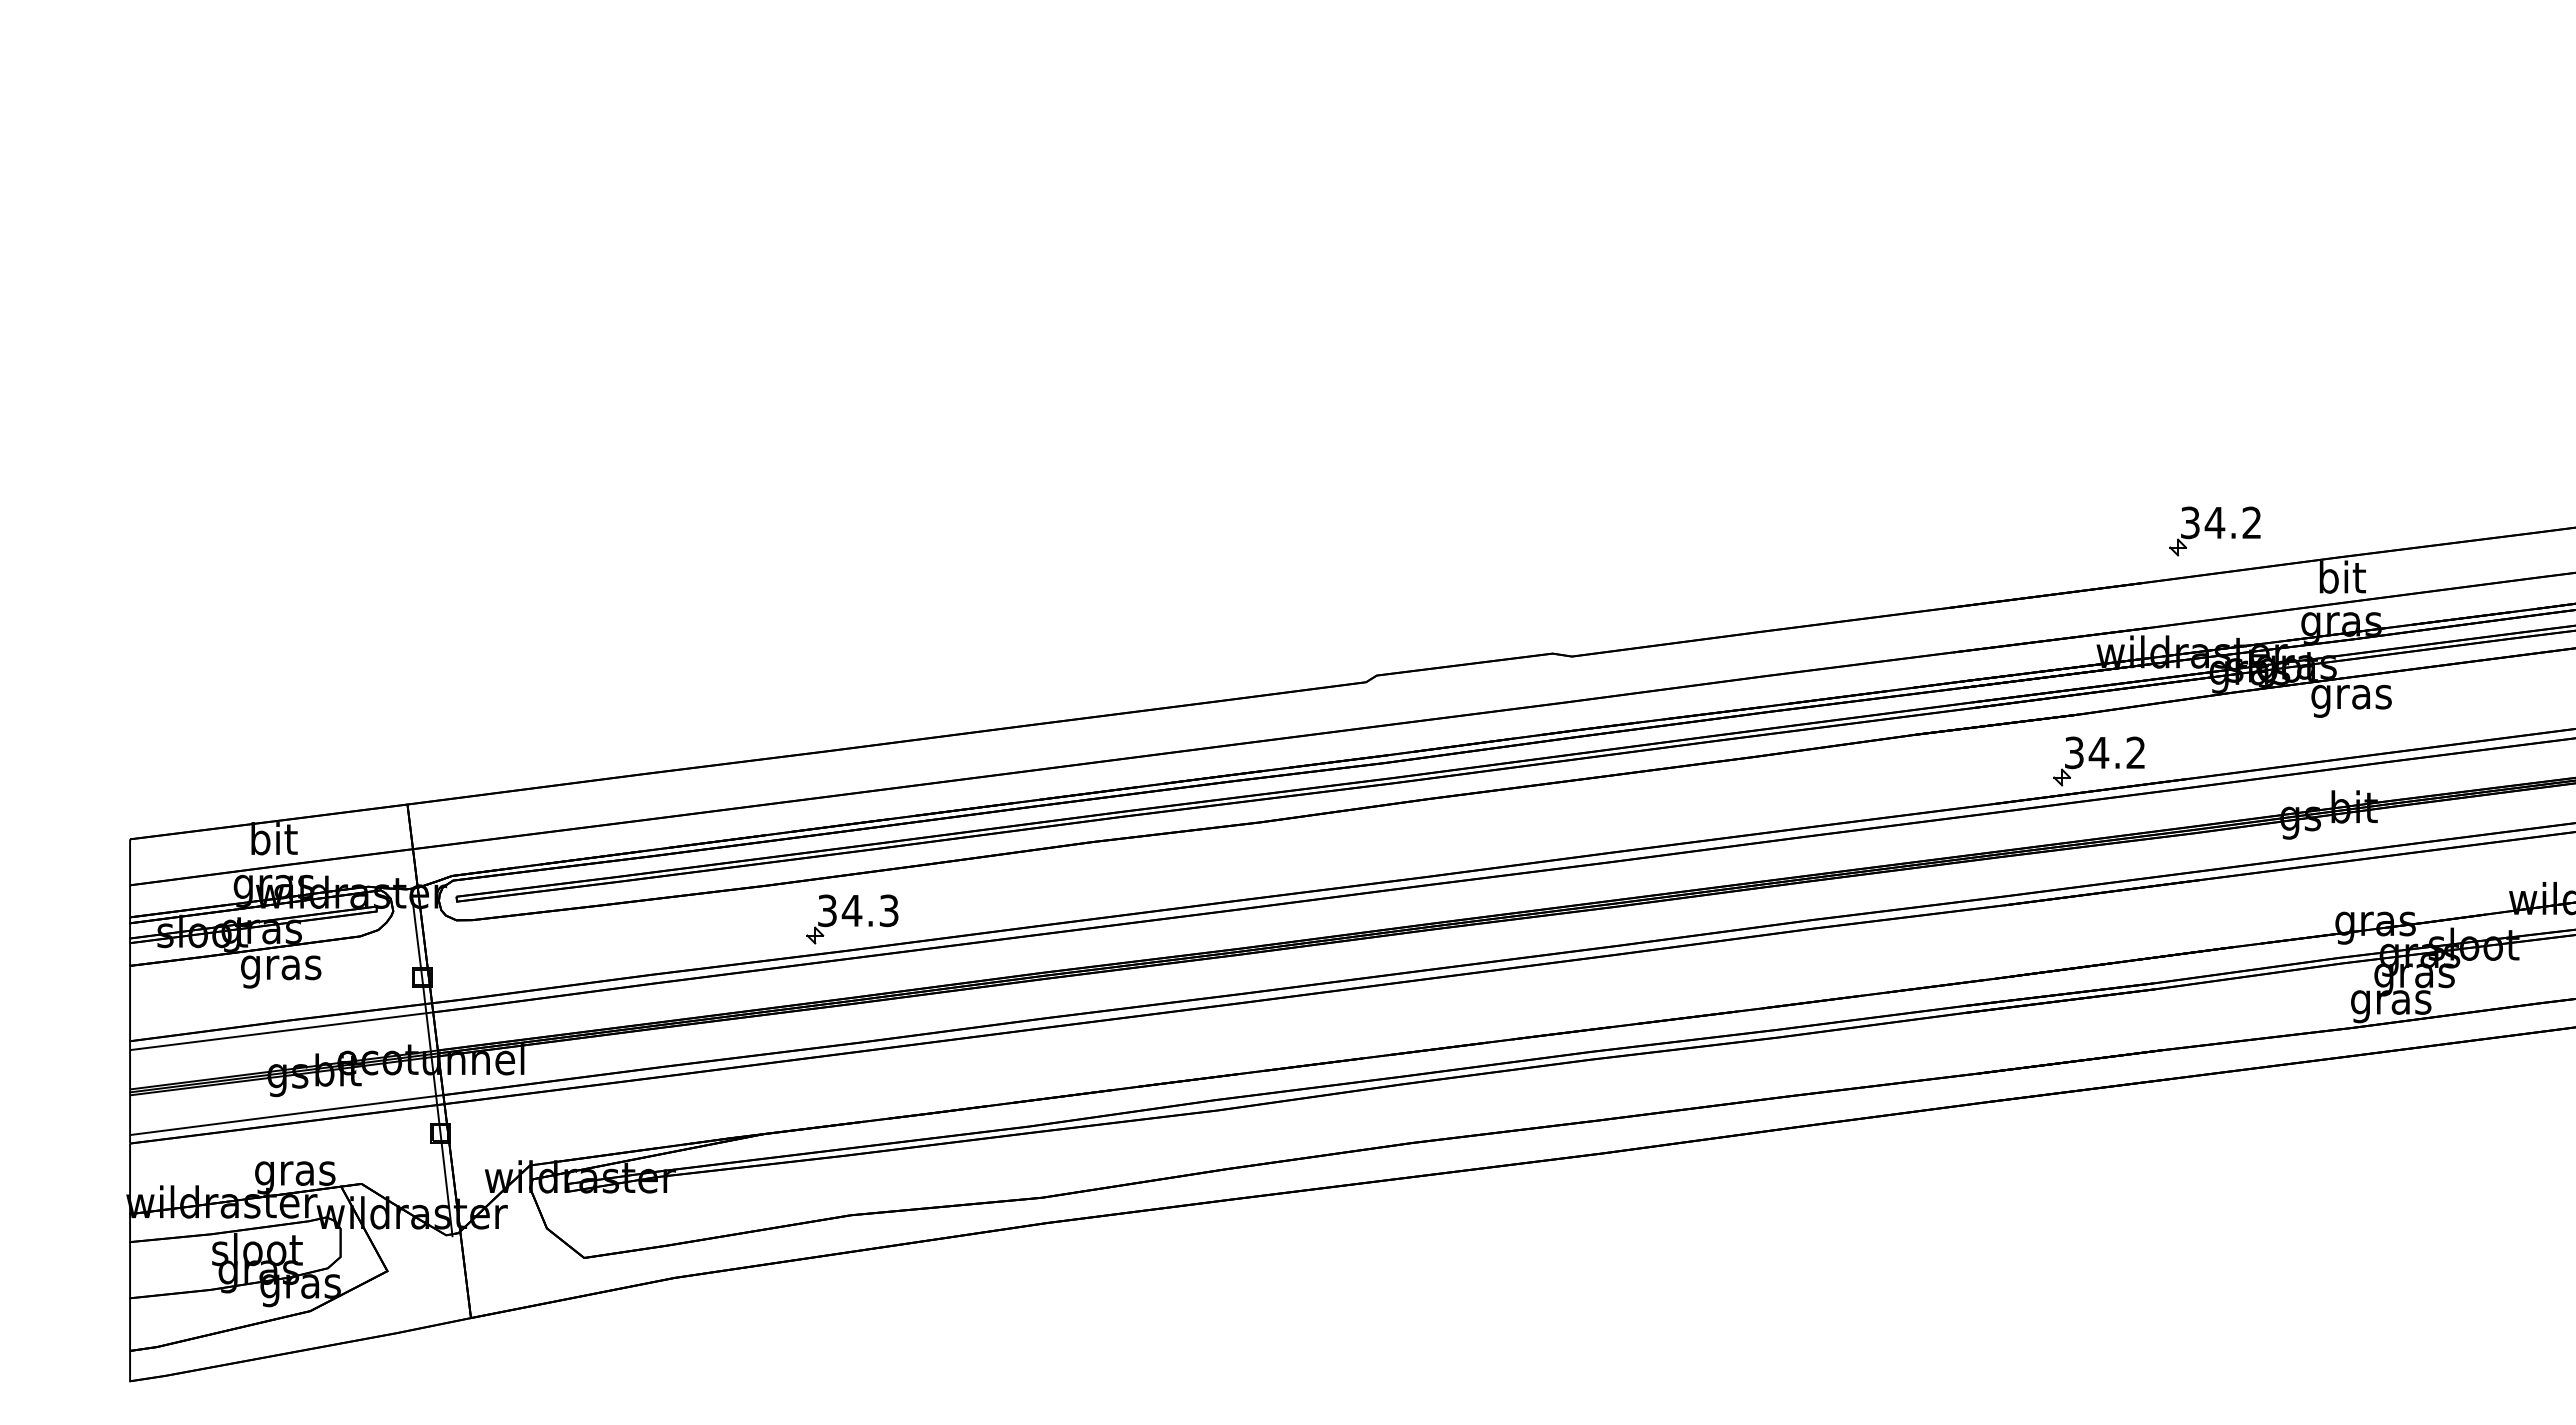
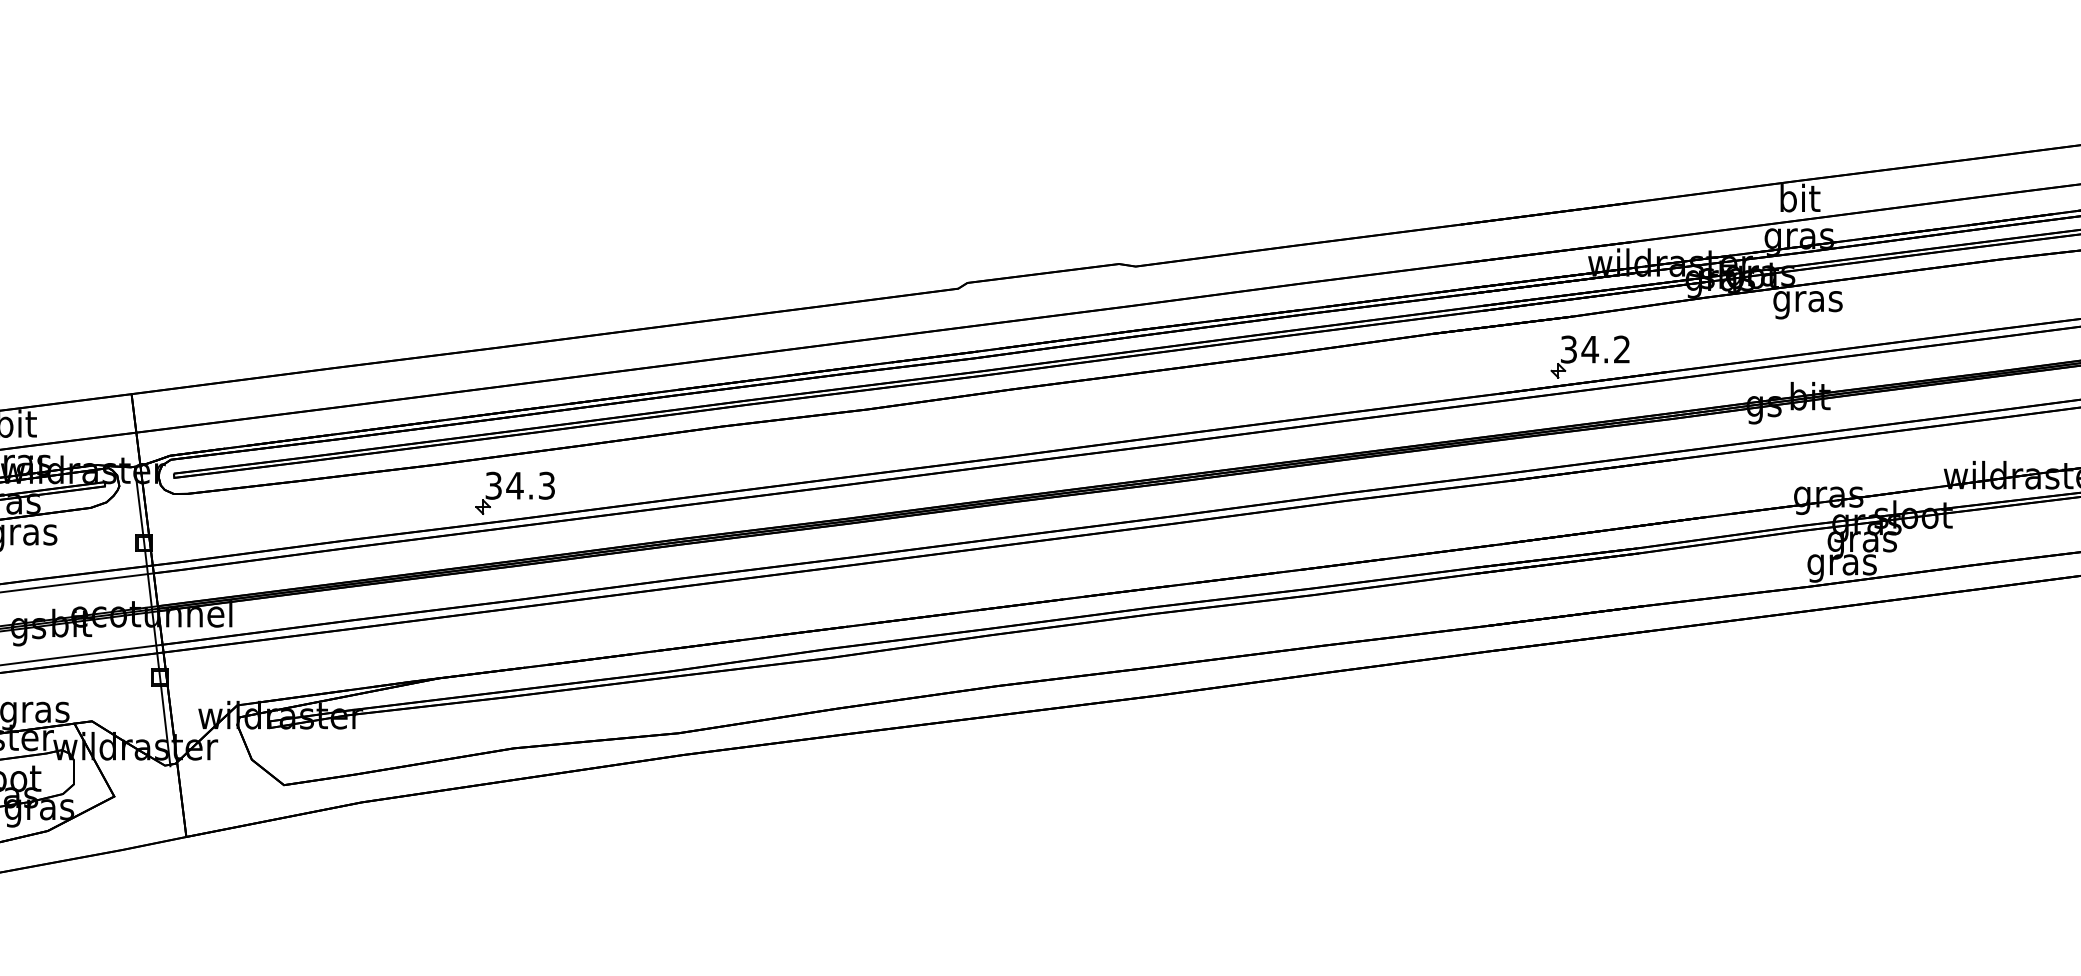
part: (2214, 531) -> (1689, 158), removed

